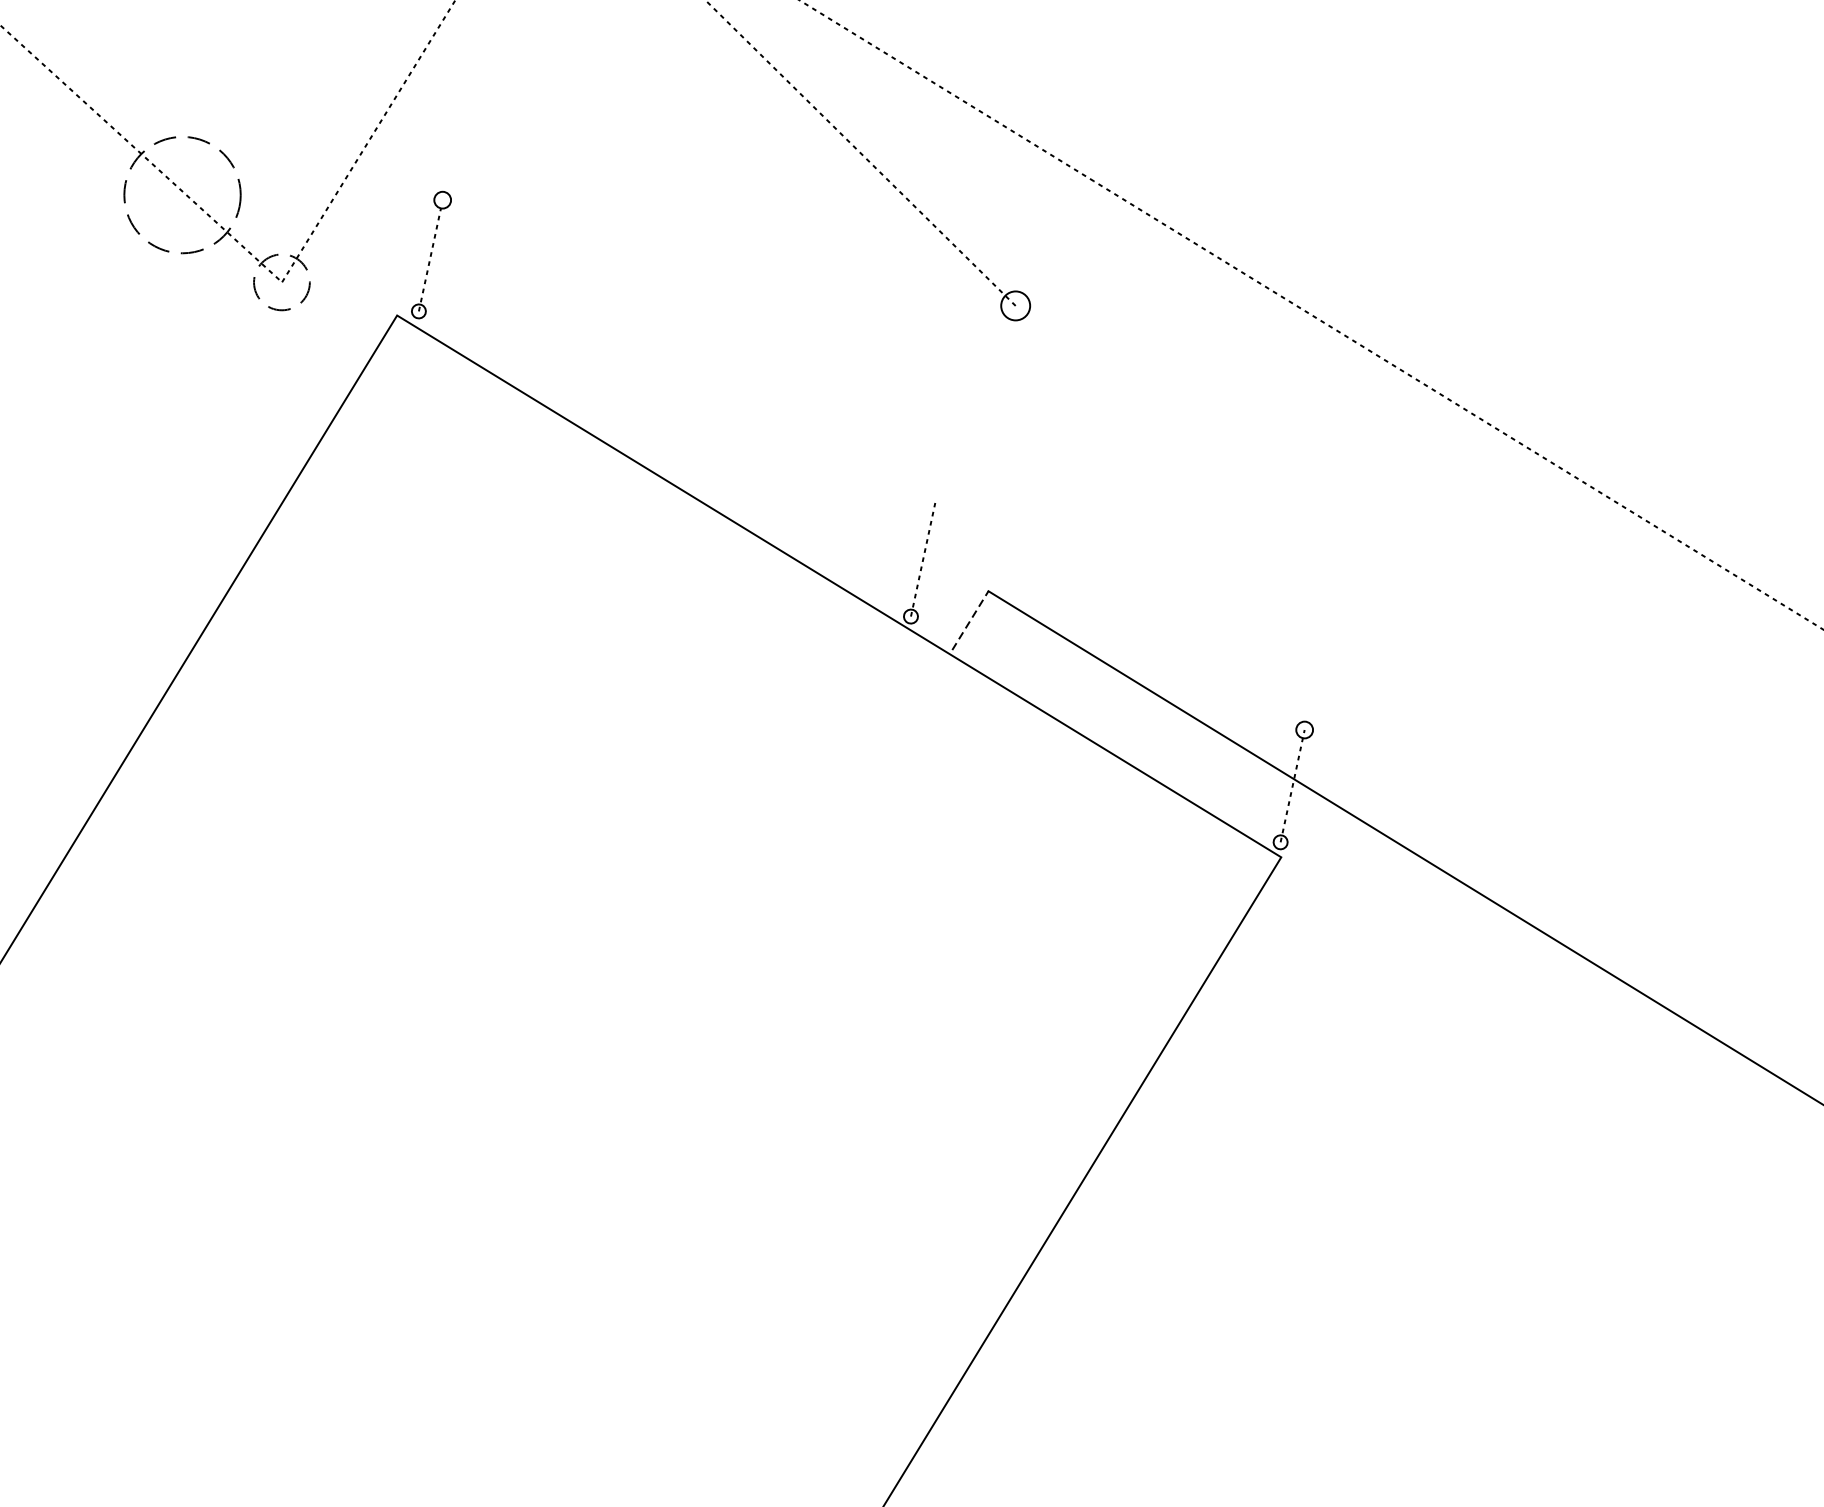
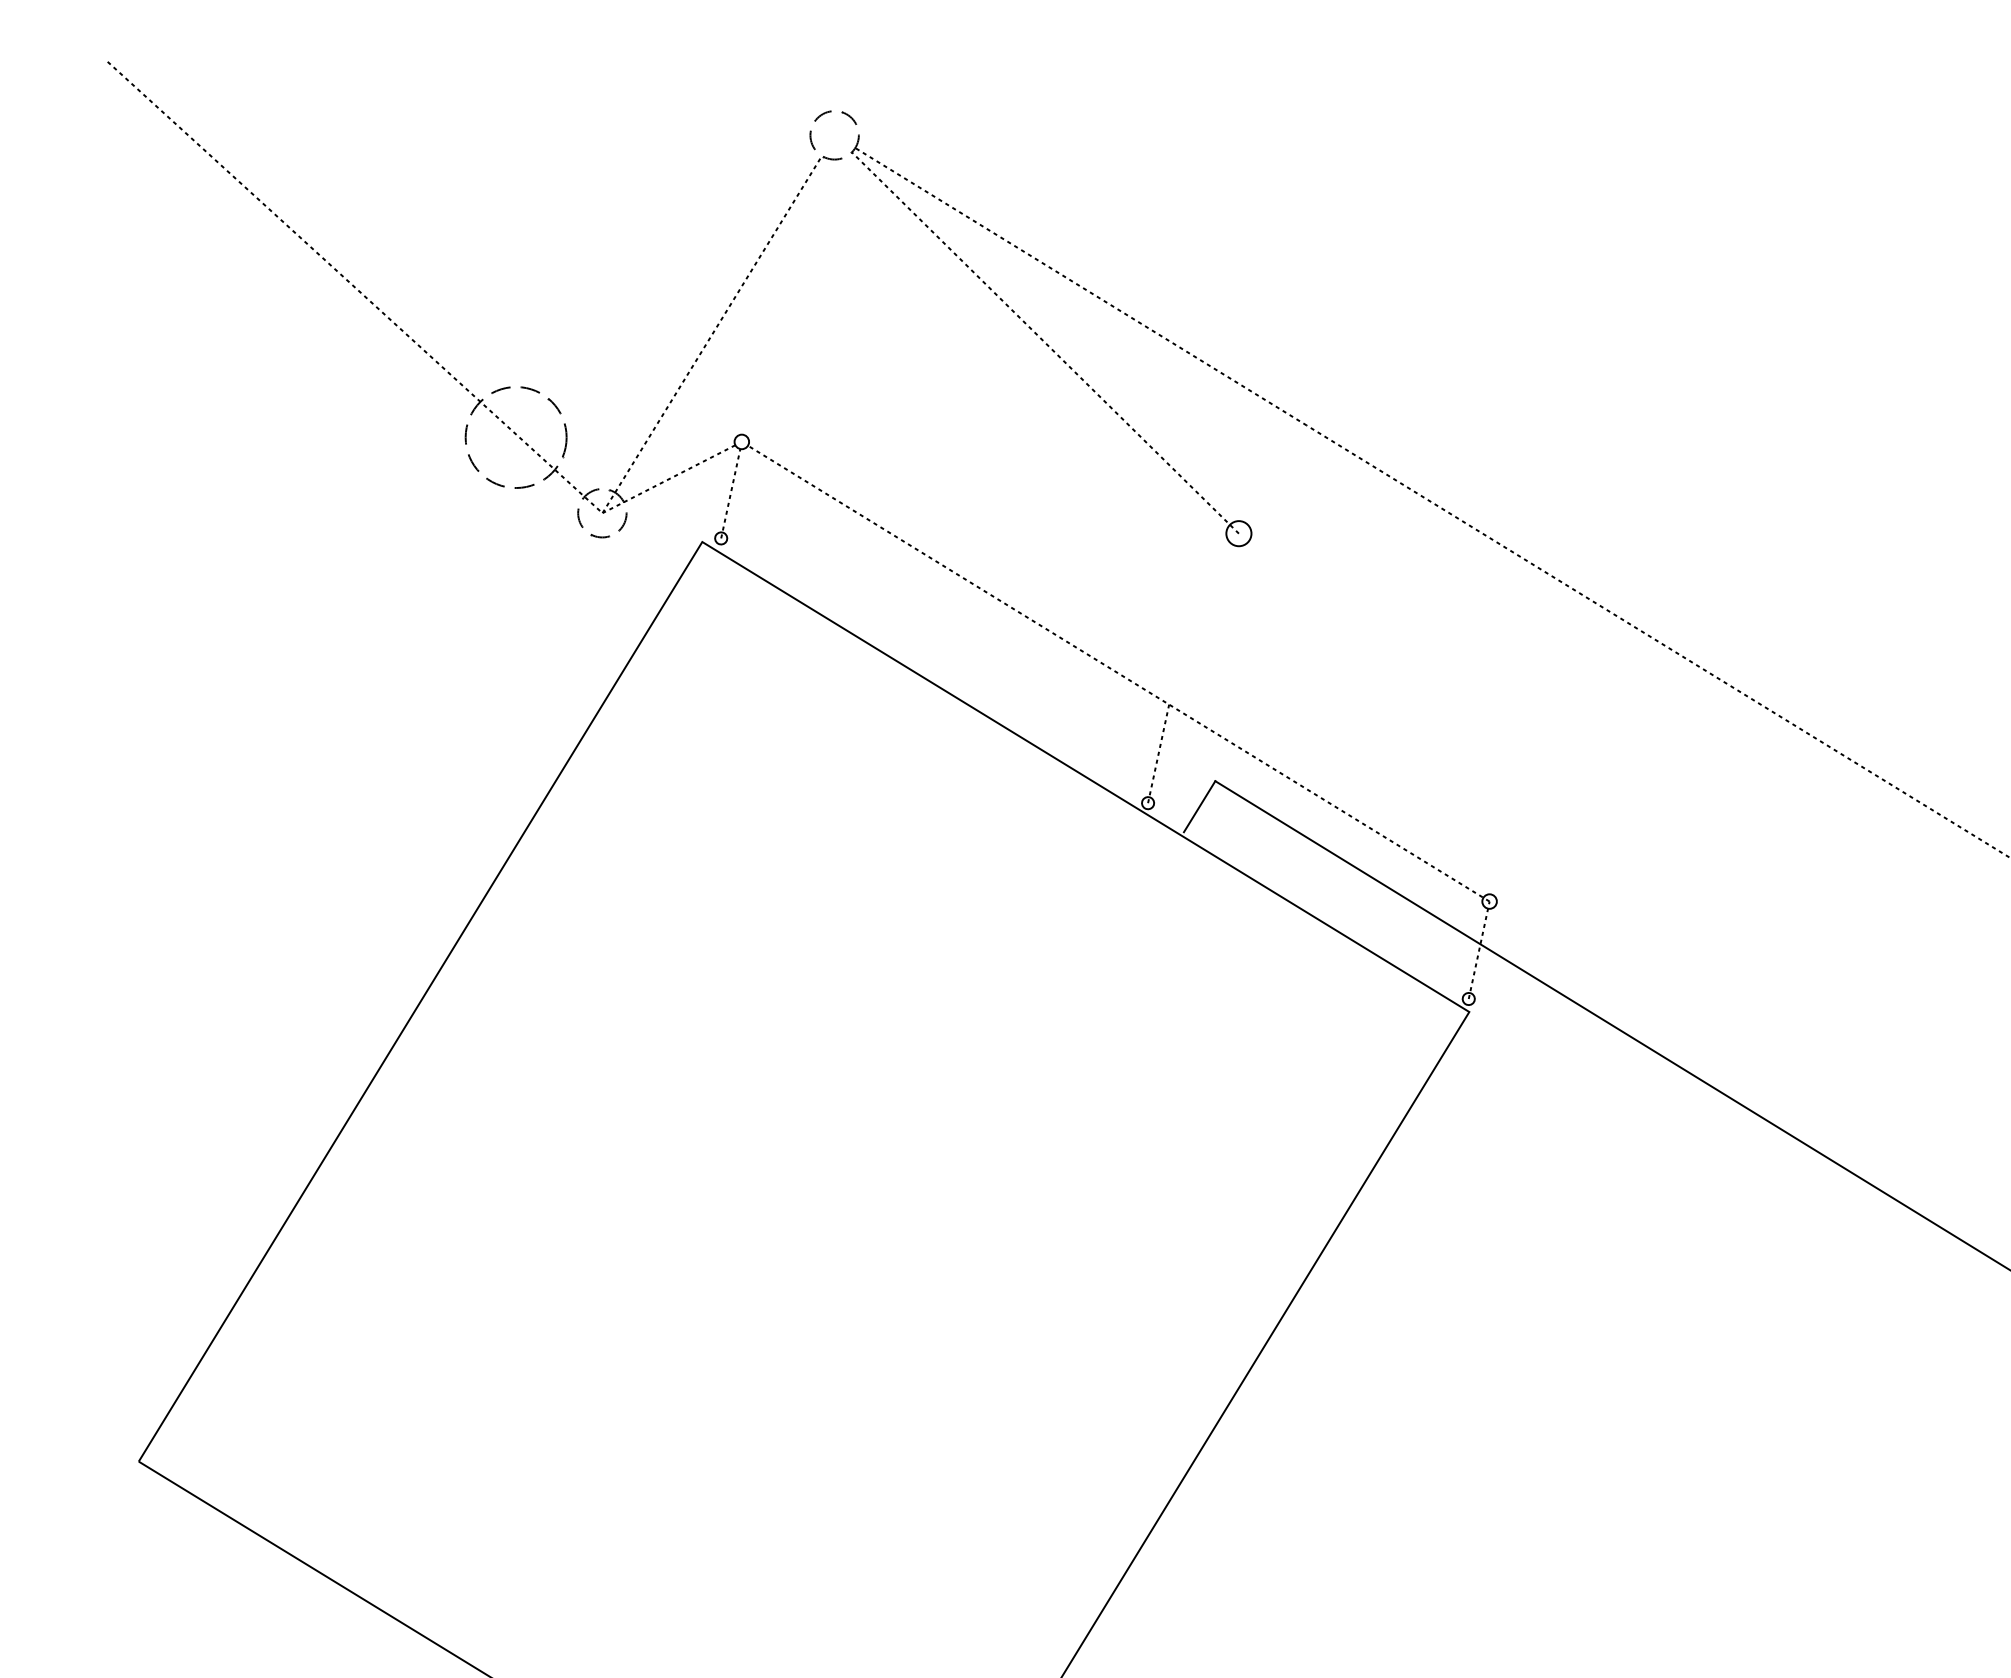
line: (358, 243) -> (668, 479), added
line: (876, 467) -> (1118, 673), added
line: (970, 620) -> (1199, 806), dashed -> solid

